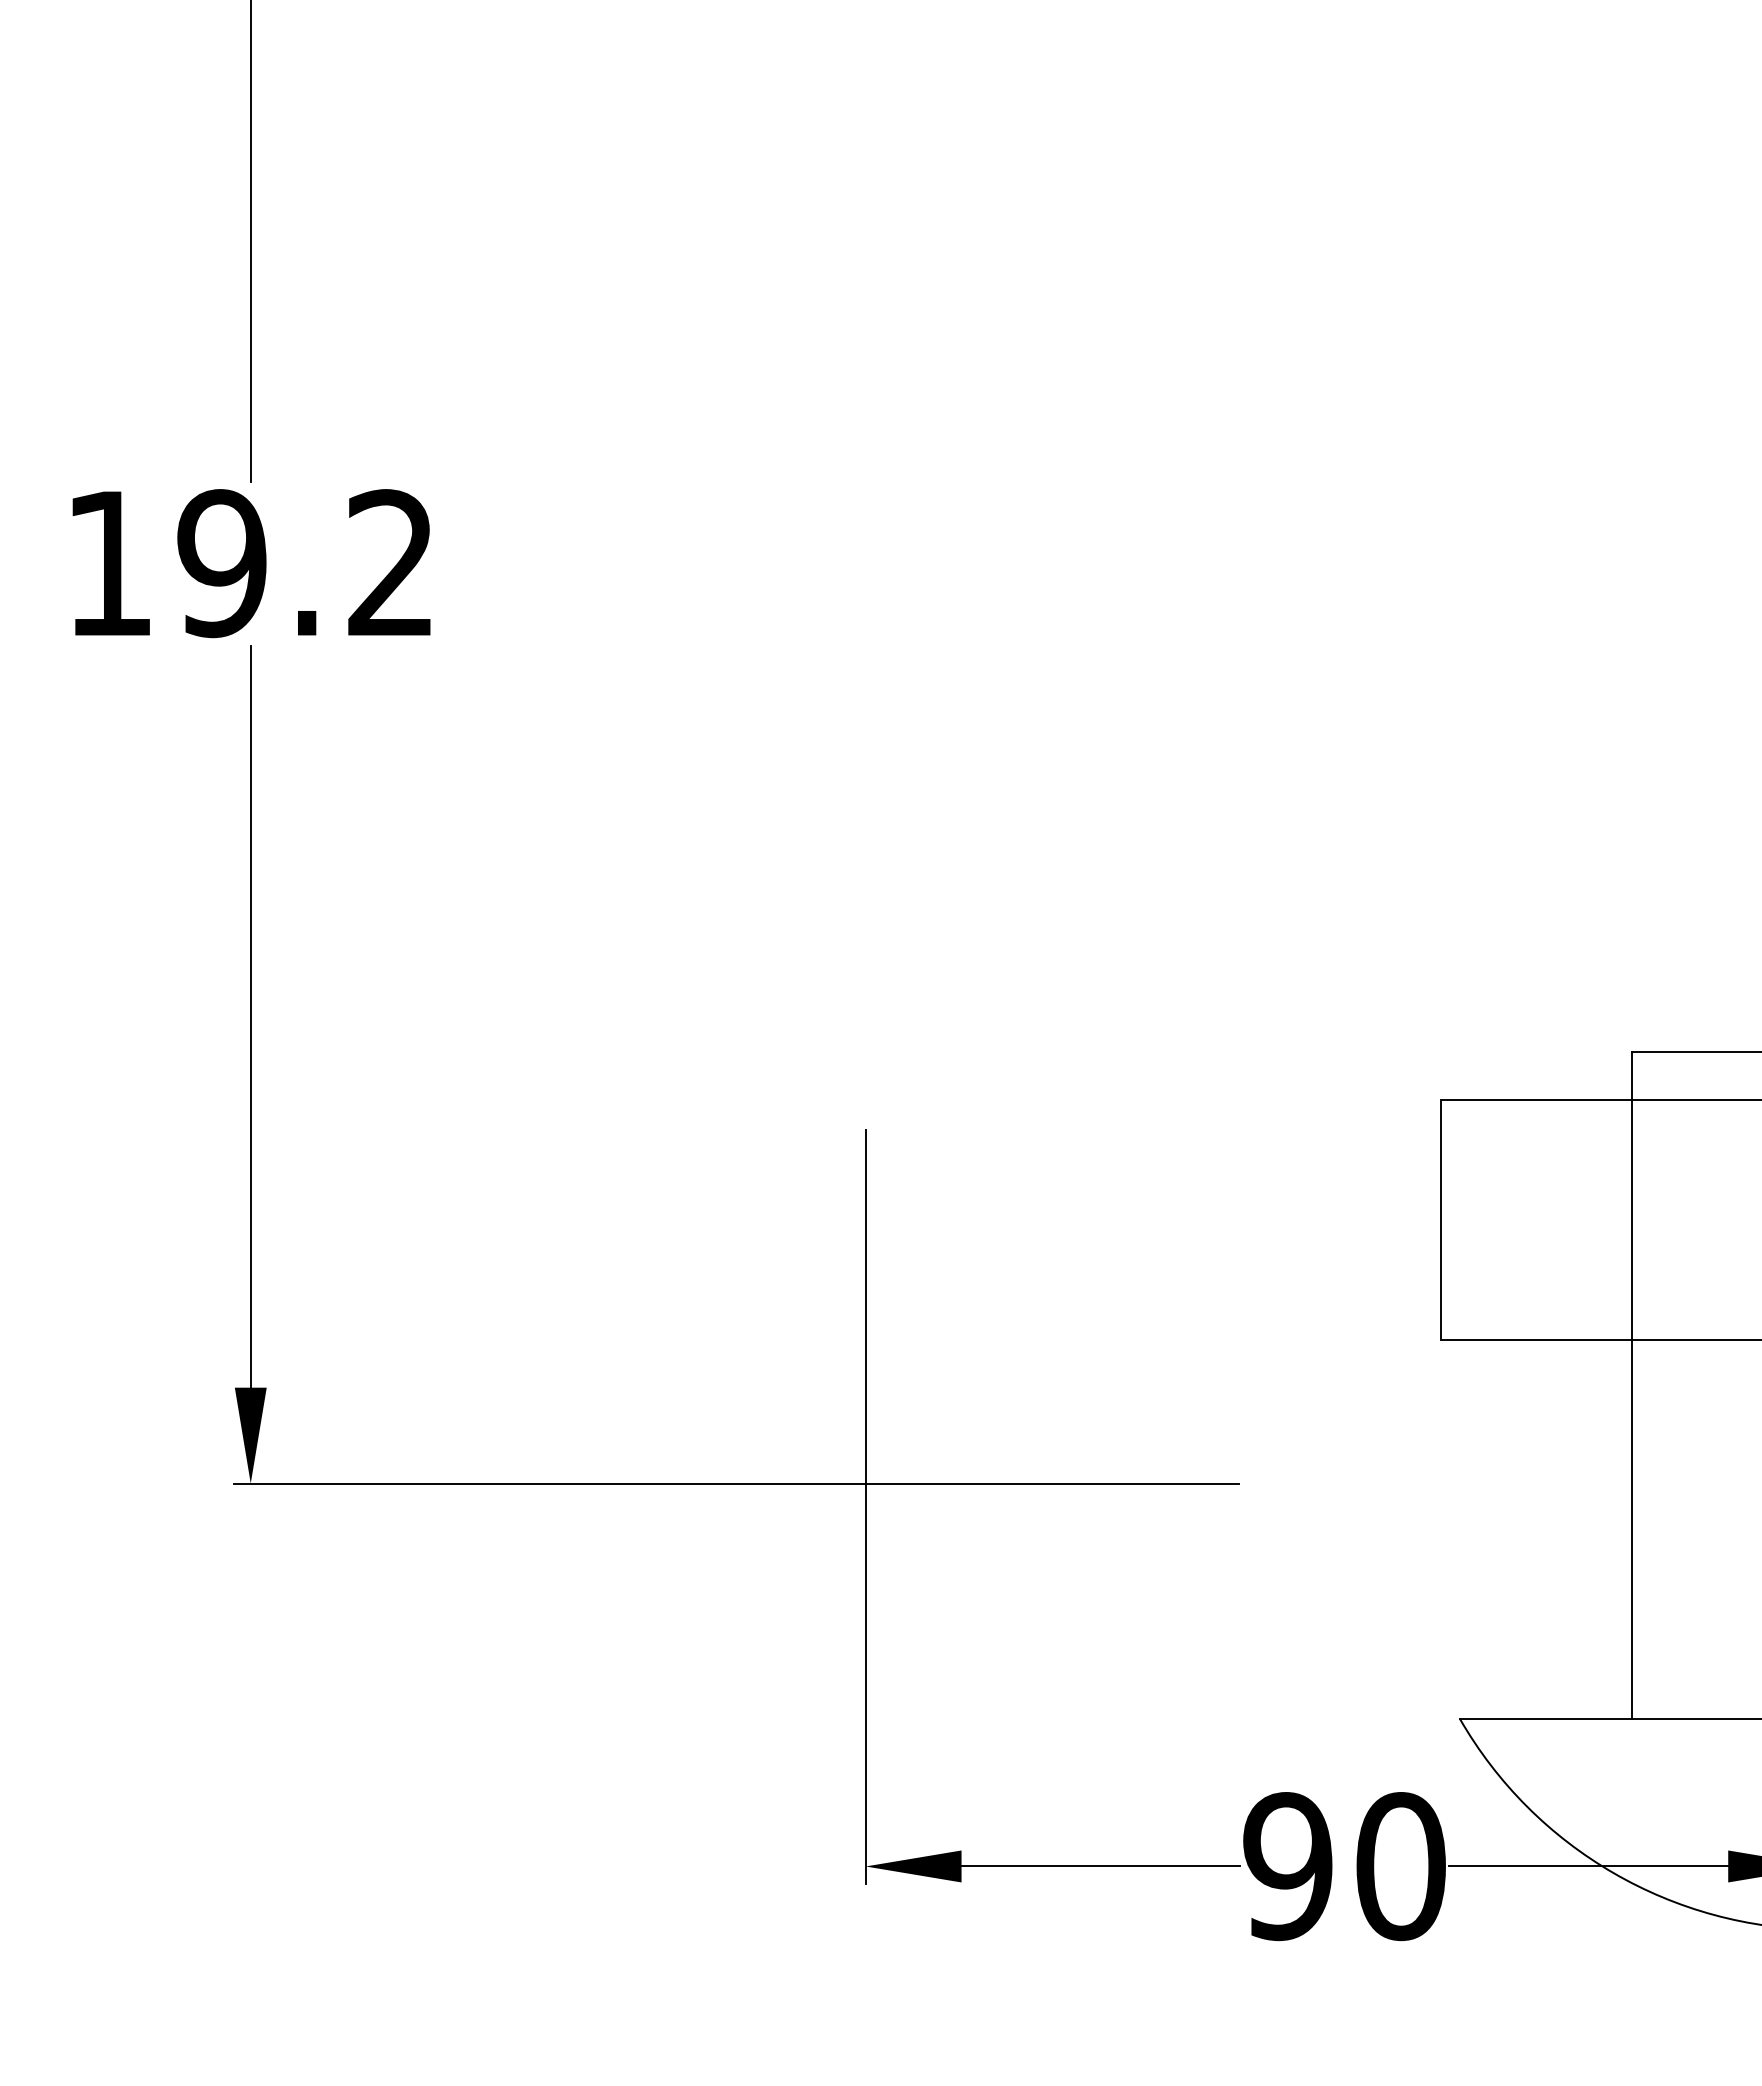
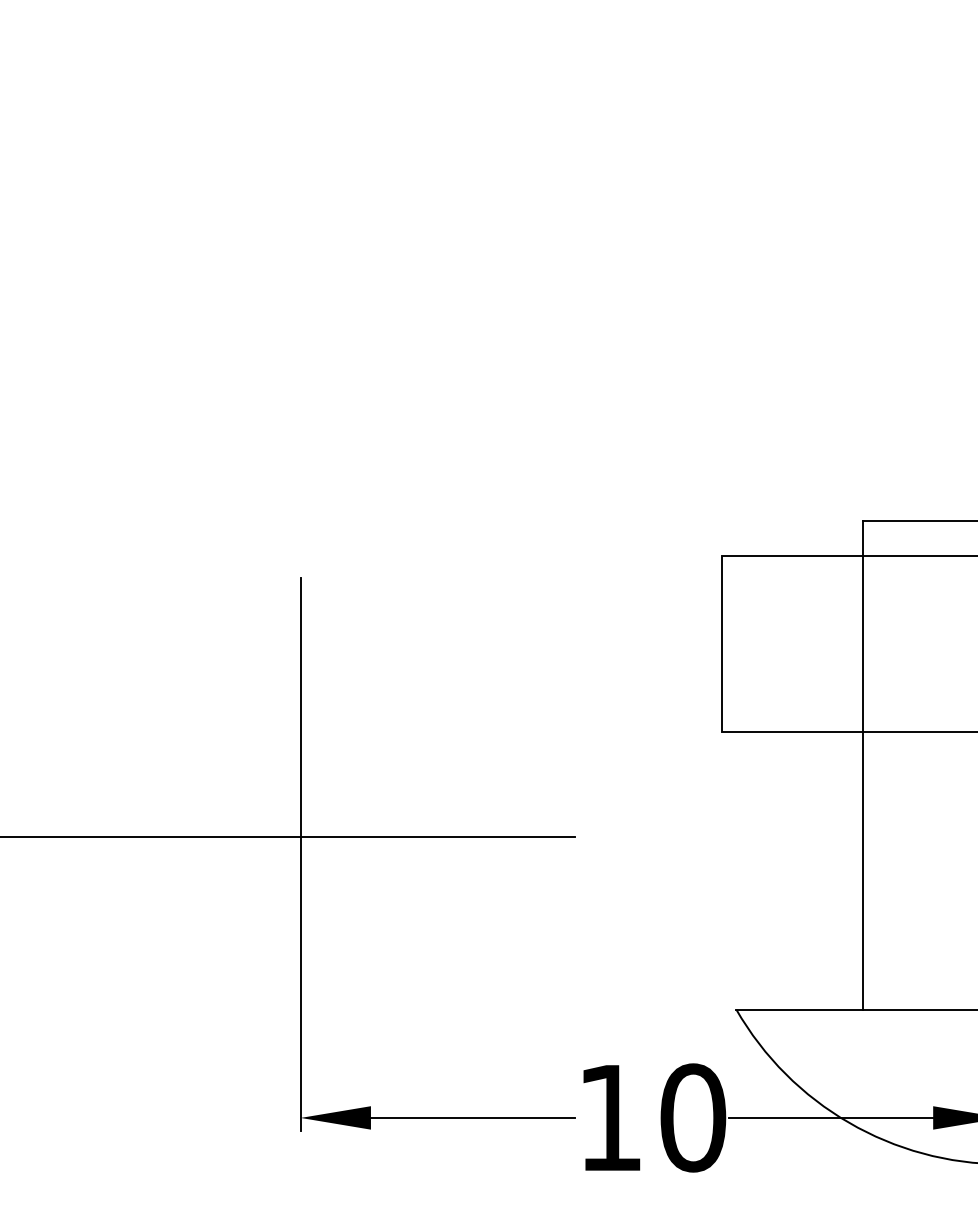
text: (1287, 1866) -> (609, 1117), 90 -> 10

